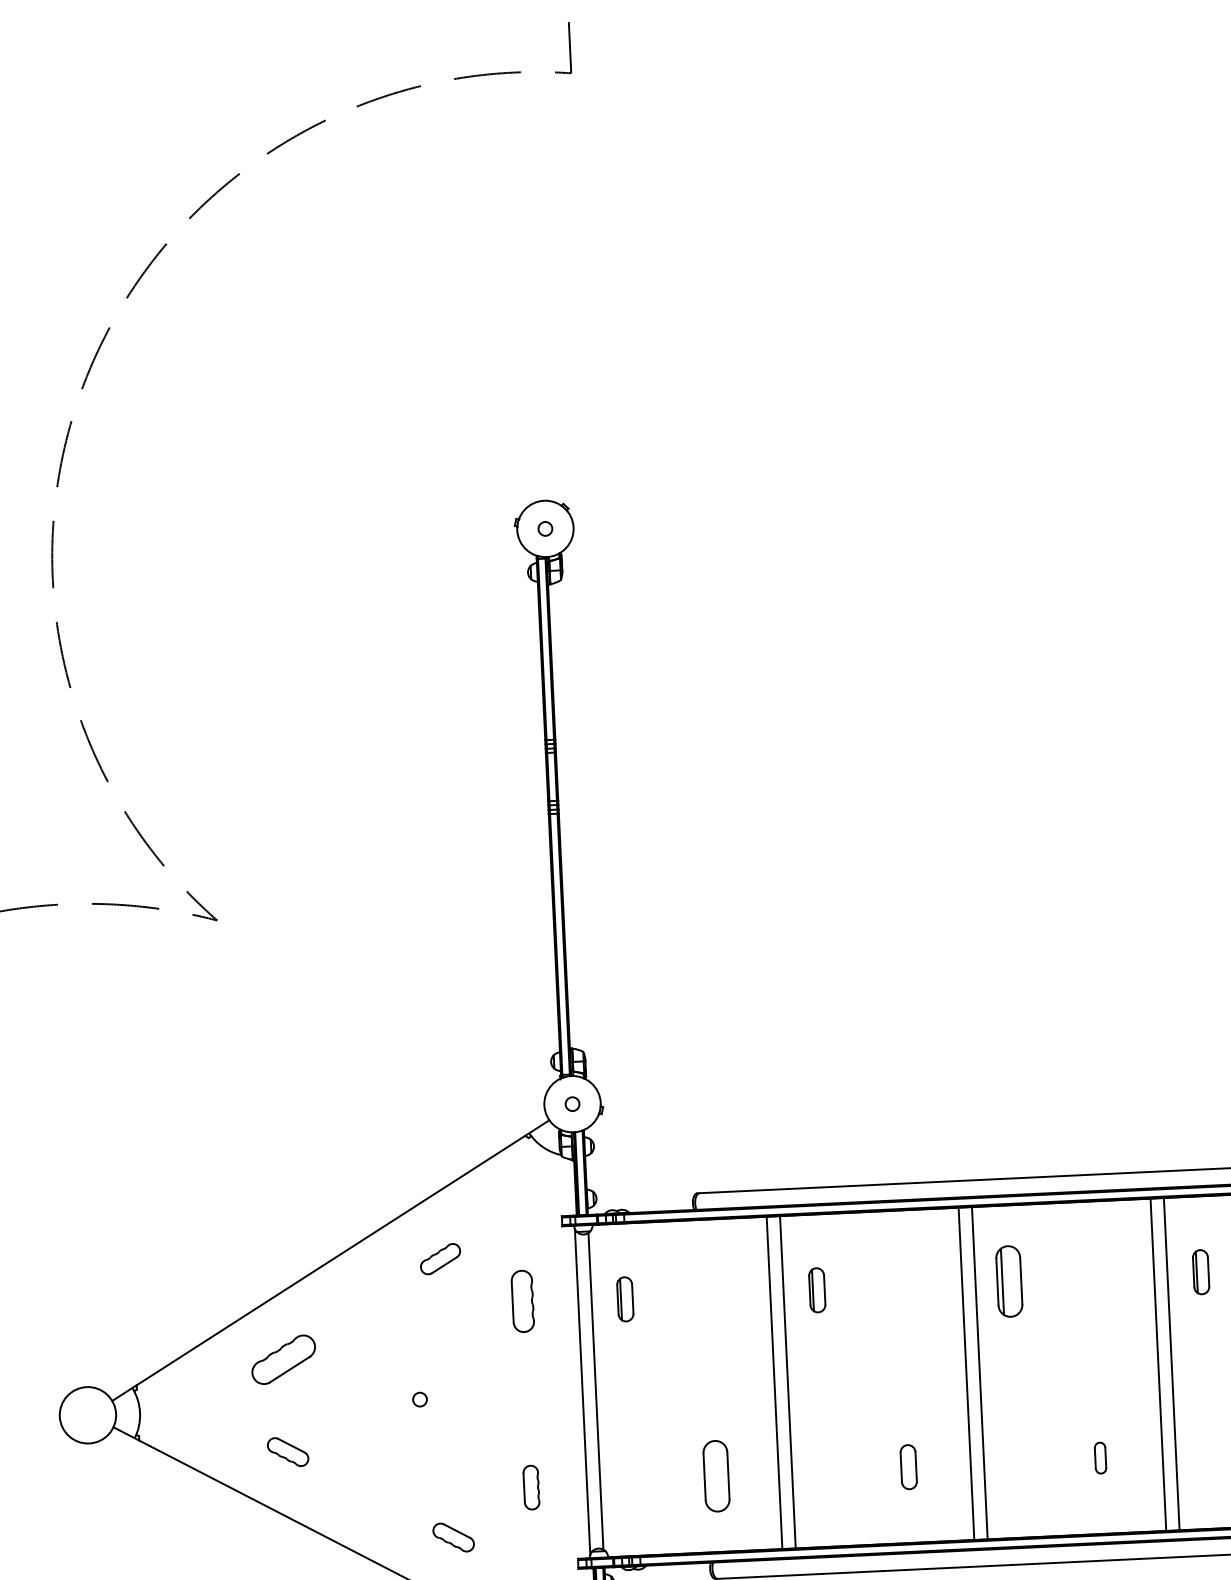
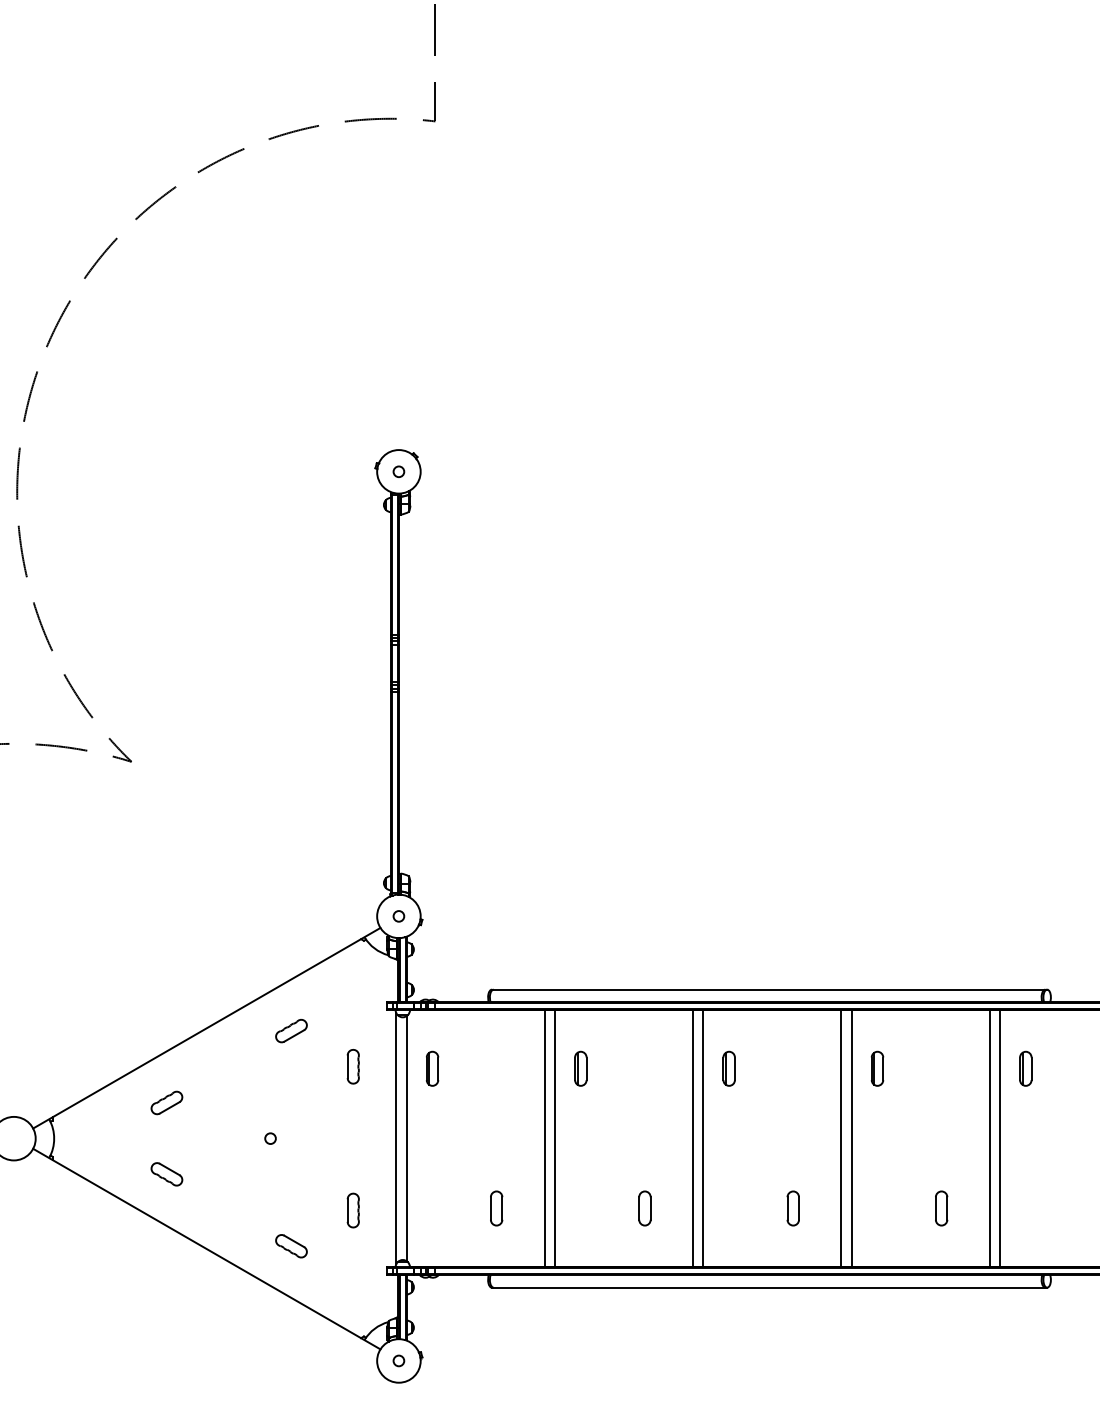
part: (1008, 1280) -> (728, 1068), size x0.62
part: (521, 1301) -> (352, 1066), size x0.71
part: (283, 1359) -> (166, 1102), size x0.62
part: (1099, 1458) -> (792, 1208), size x1.43
part: (716, 1476) -> (496, 1208), size x0.62

